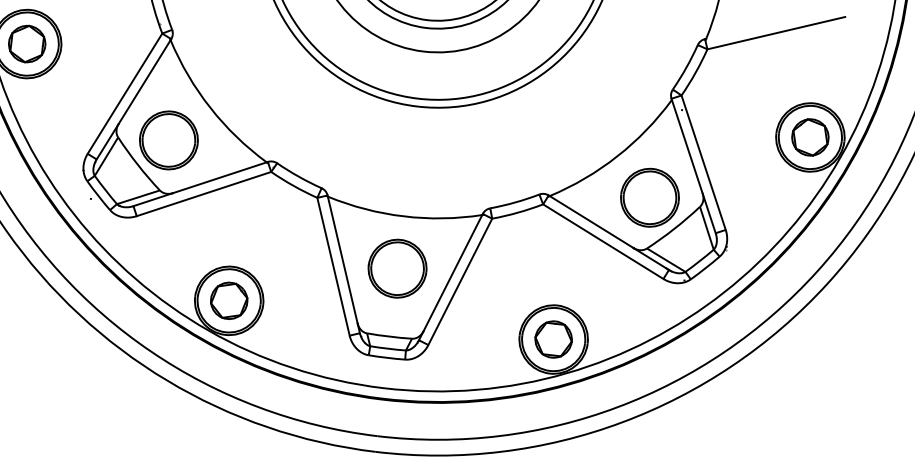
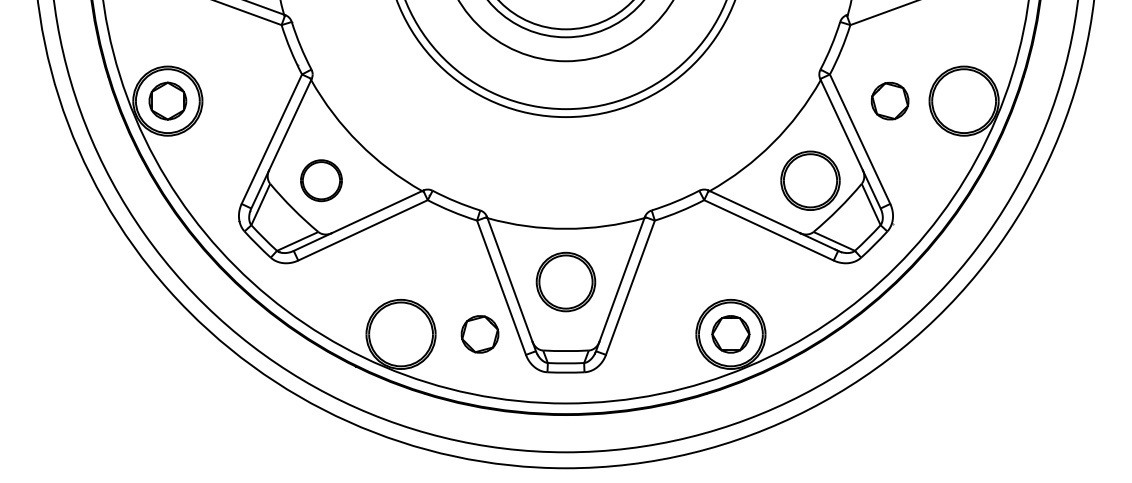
part: (809, 137) -> (889, 101), moved
part: (168, 140) -> (321, 180), size x0.7
part: (228, 300) -> (479, 334), moved

